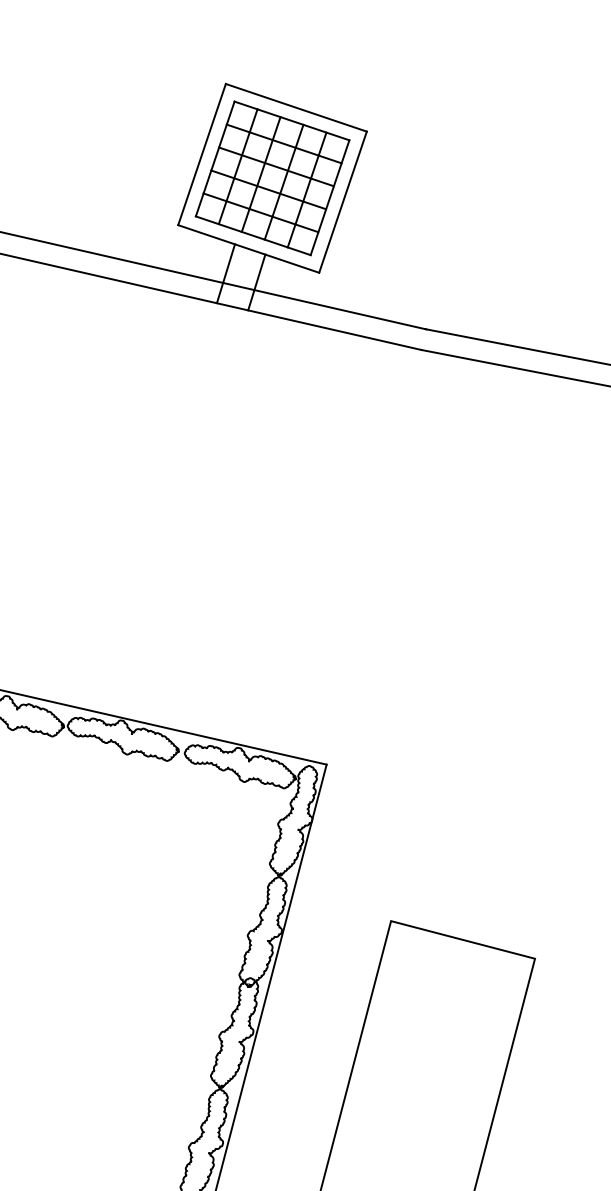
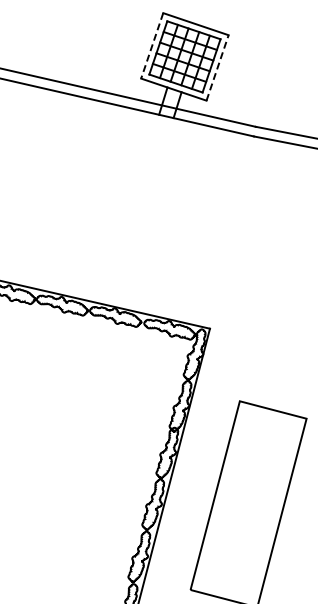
line: (202, 153) -> (152, 45), solid -> dashed
line: (342, 201) -> (217, 67), solid -> dashed

